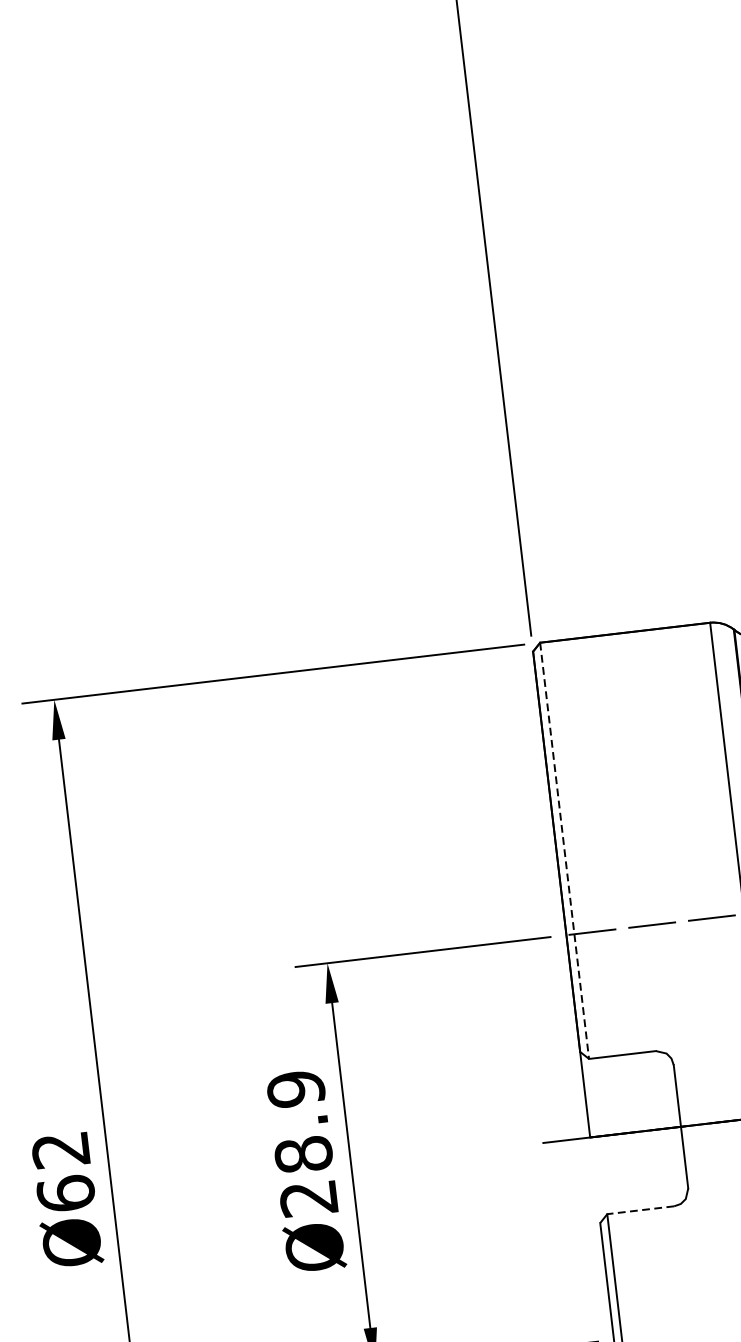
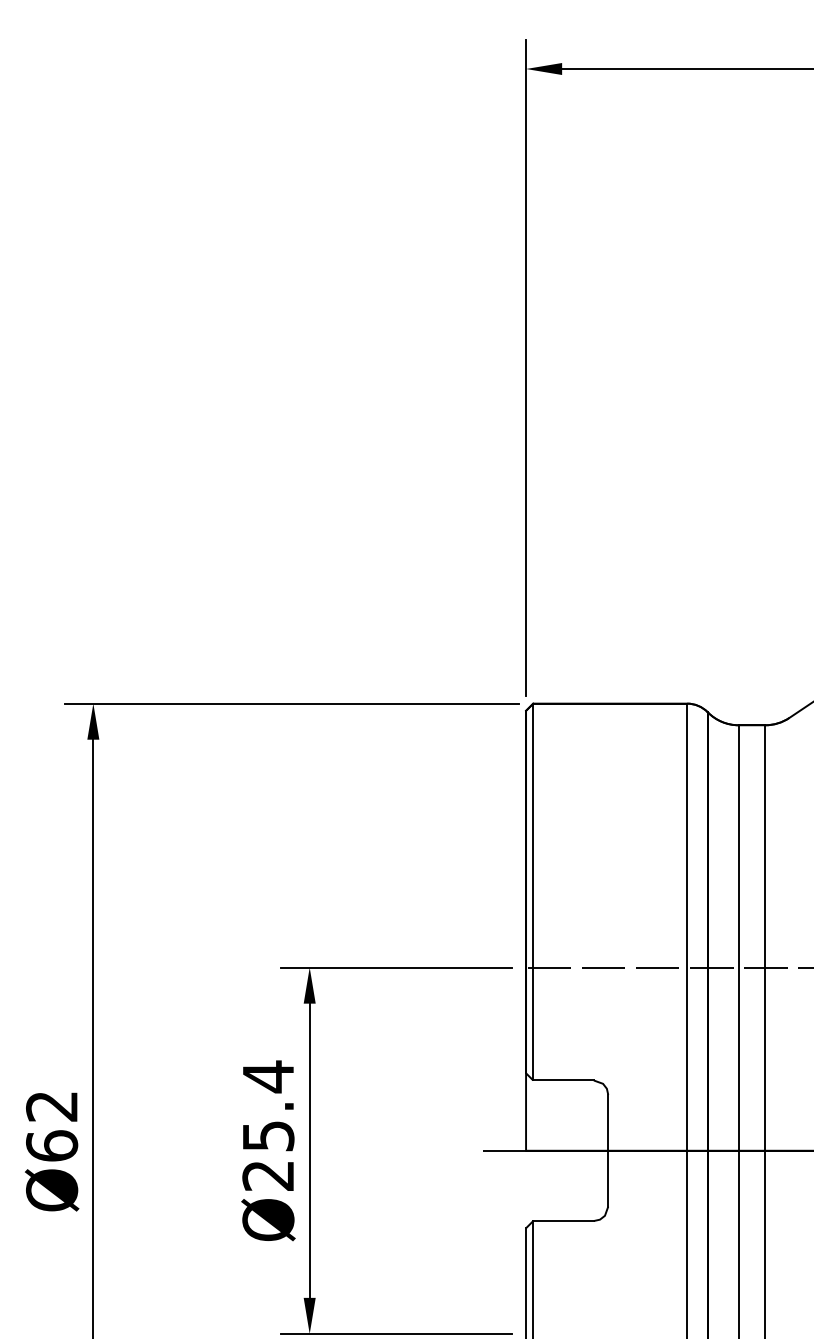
line: (564, 851) -> (533, 892), dashed -> solid
text: (299, 1120) -> (268, 1105), Ø28.9 -> Ø25.4
line: (640, 1210) -> (563, 1221), dashed -> solid

